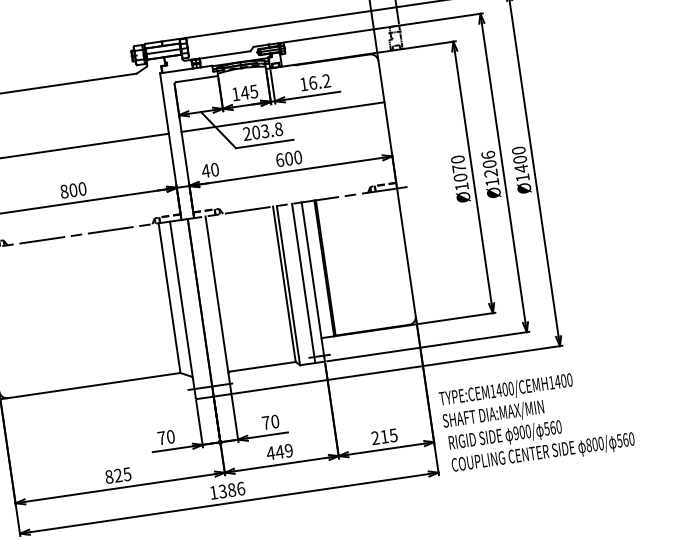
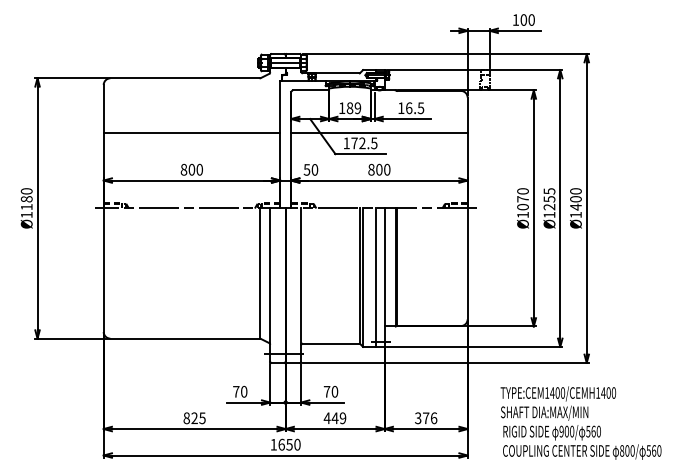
text: (326, 81) -> (420, 108), 16.2 -> 16.5
text: (249, 92) -> (353, 108), 145 -> 189
text: (262, 131) -> (360, 143), 203.8 -> 172.5
text: (279, 159) -> (371, 169), 600 -> 800
text: (489, 159) -> (549, 195), Ø1206 -> Ø1255
text: (205, 170) -> (306, 169), 40 -> 50
text: (536, 419) -> (580, 422), moved
text: (385, 436) -> (426, 418), 215 -> 376
text: (231, 489) -> (289, 444), 1386 -> 1650

